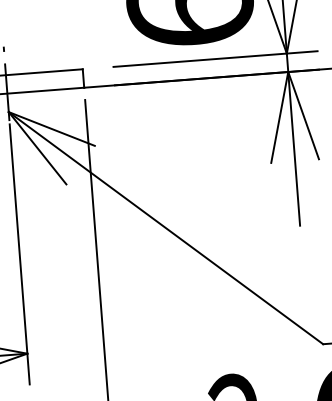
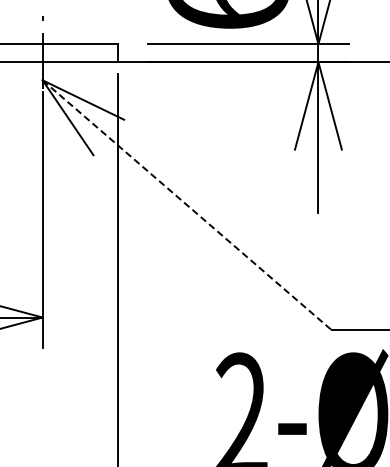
line: (166, 228) -> (187, 205), solid -> dashed

